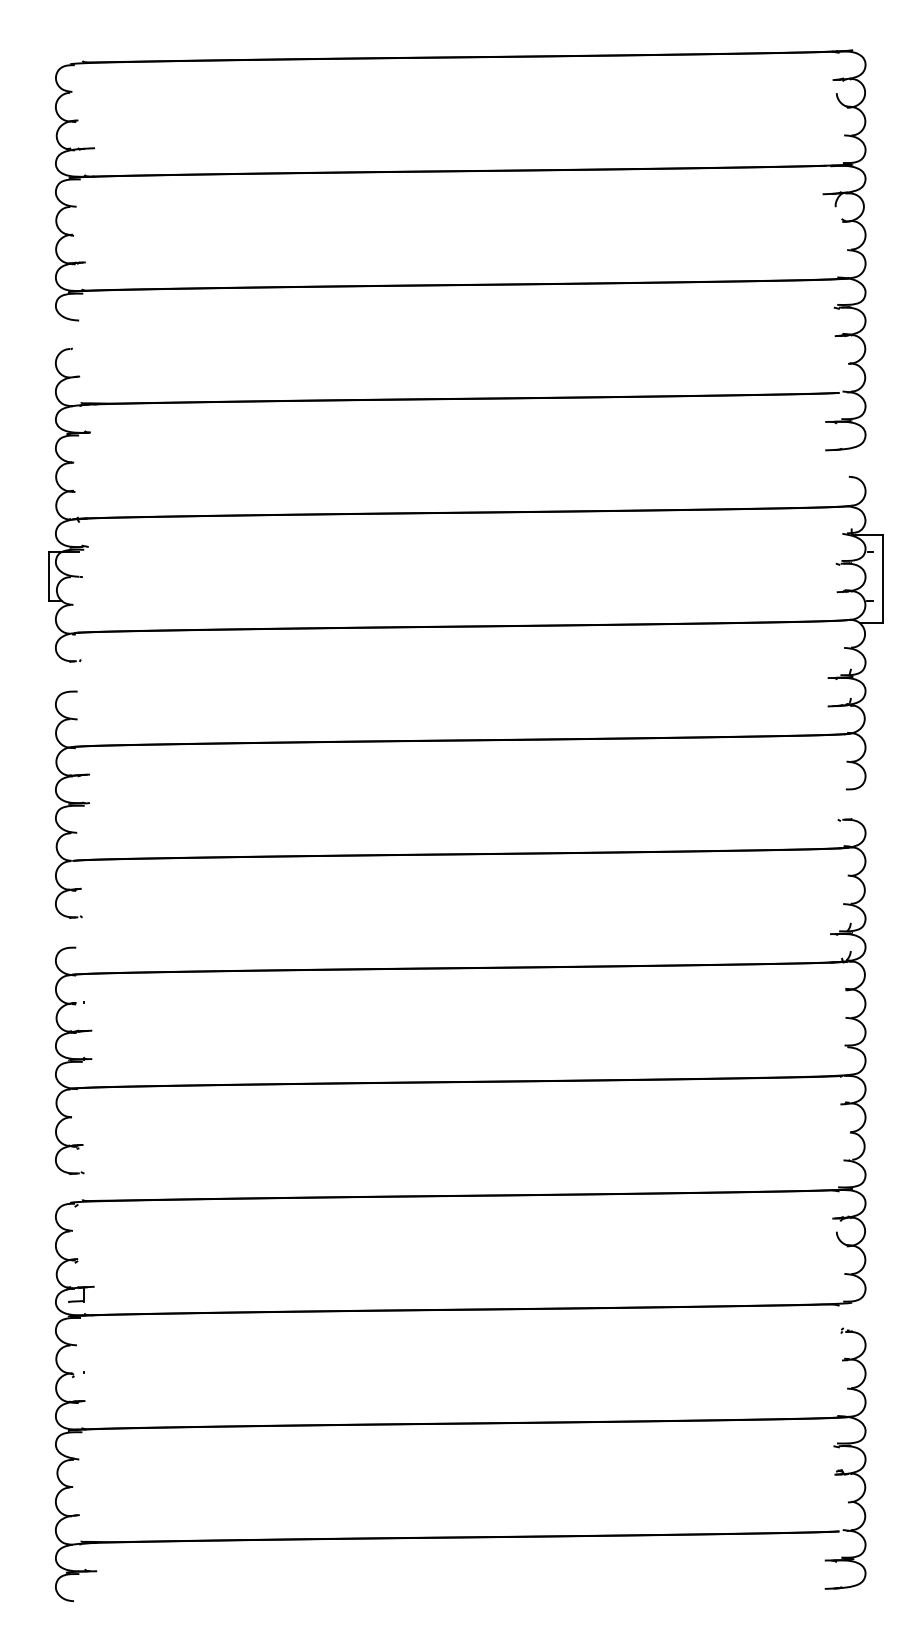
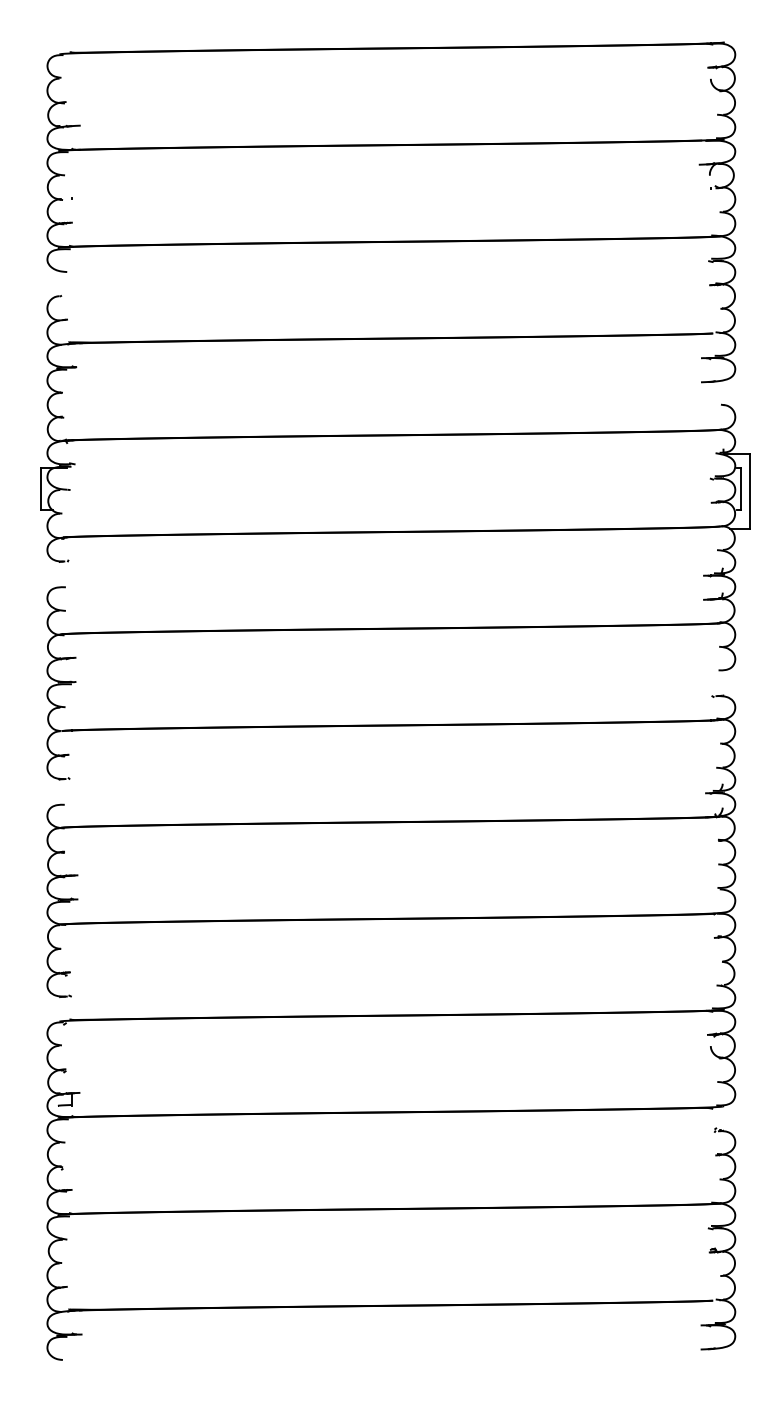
line: (872, 576) -> (741, 489), added

